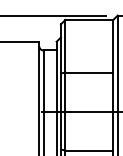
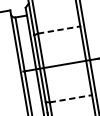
line: (89, 72) -> (59, 30), solid -> dashed
line: (89, 150) -> (71, 98), solid -> dashed

